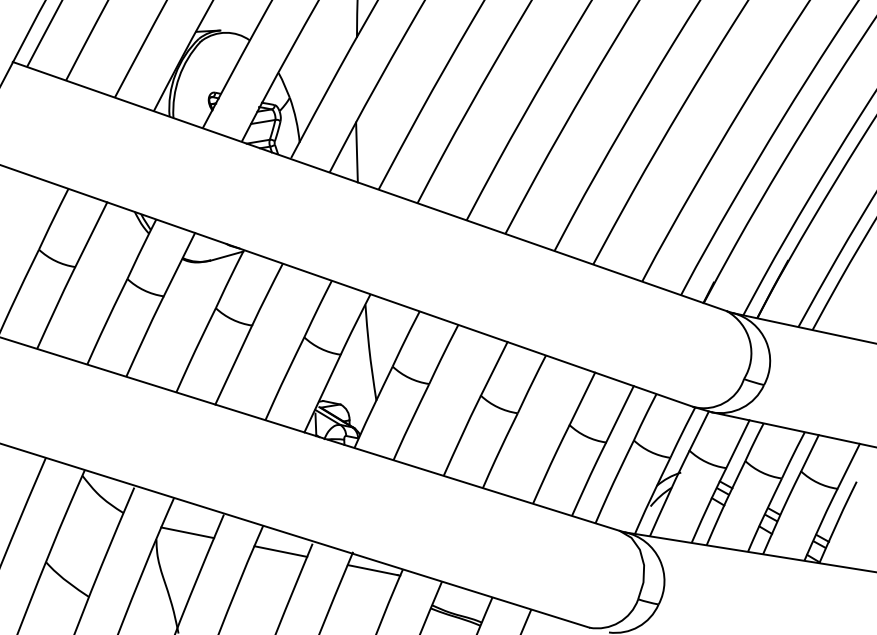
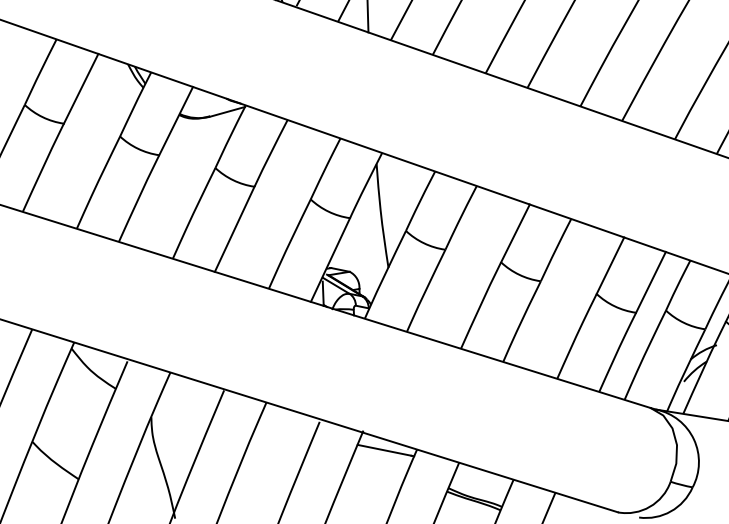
line: (187, 532) -> (184, 409), removed
line: (280, 551) -> (285, 430), removed

